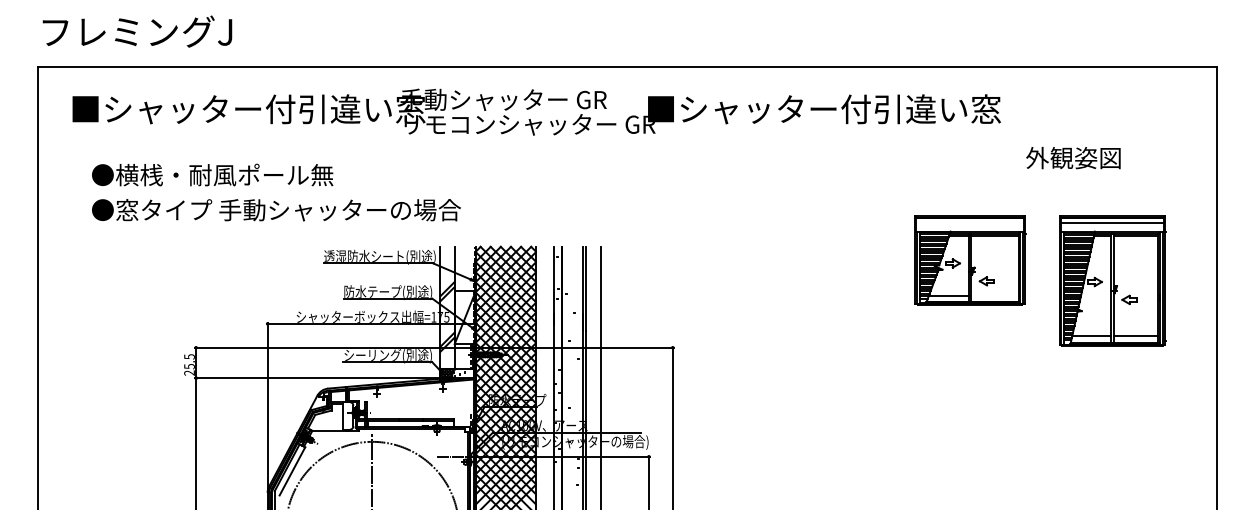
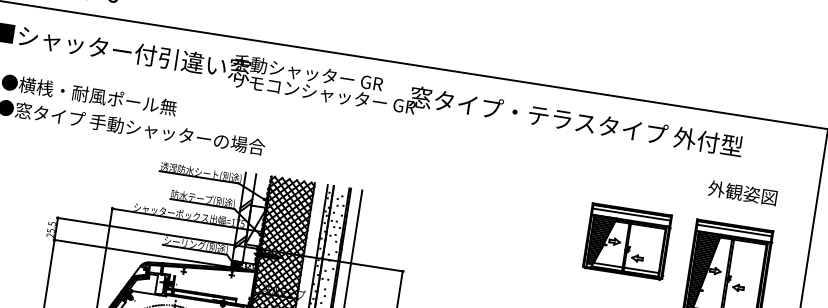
text: (875, 109) -> (576, 121), ■シャッター付引違い窓 -> 窓タイプ・テラスタイプ 外付型
text: (1073, 157) -> (742, 192), moved
line: (969, 223) -> (631, 214), added
line: (994, 296) -> (641, 270), added

